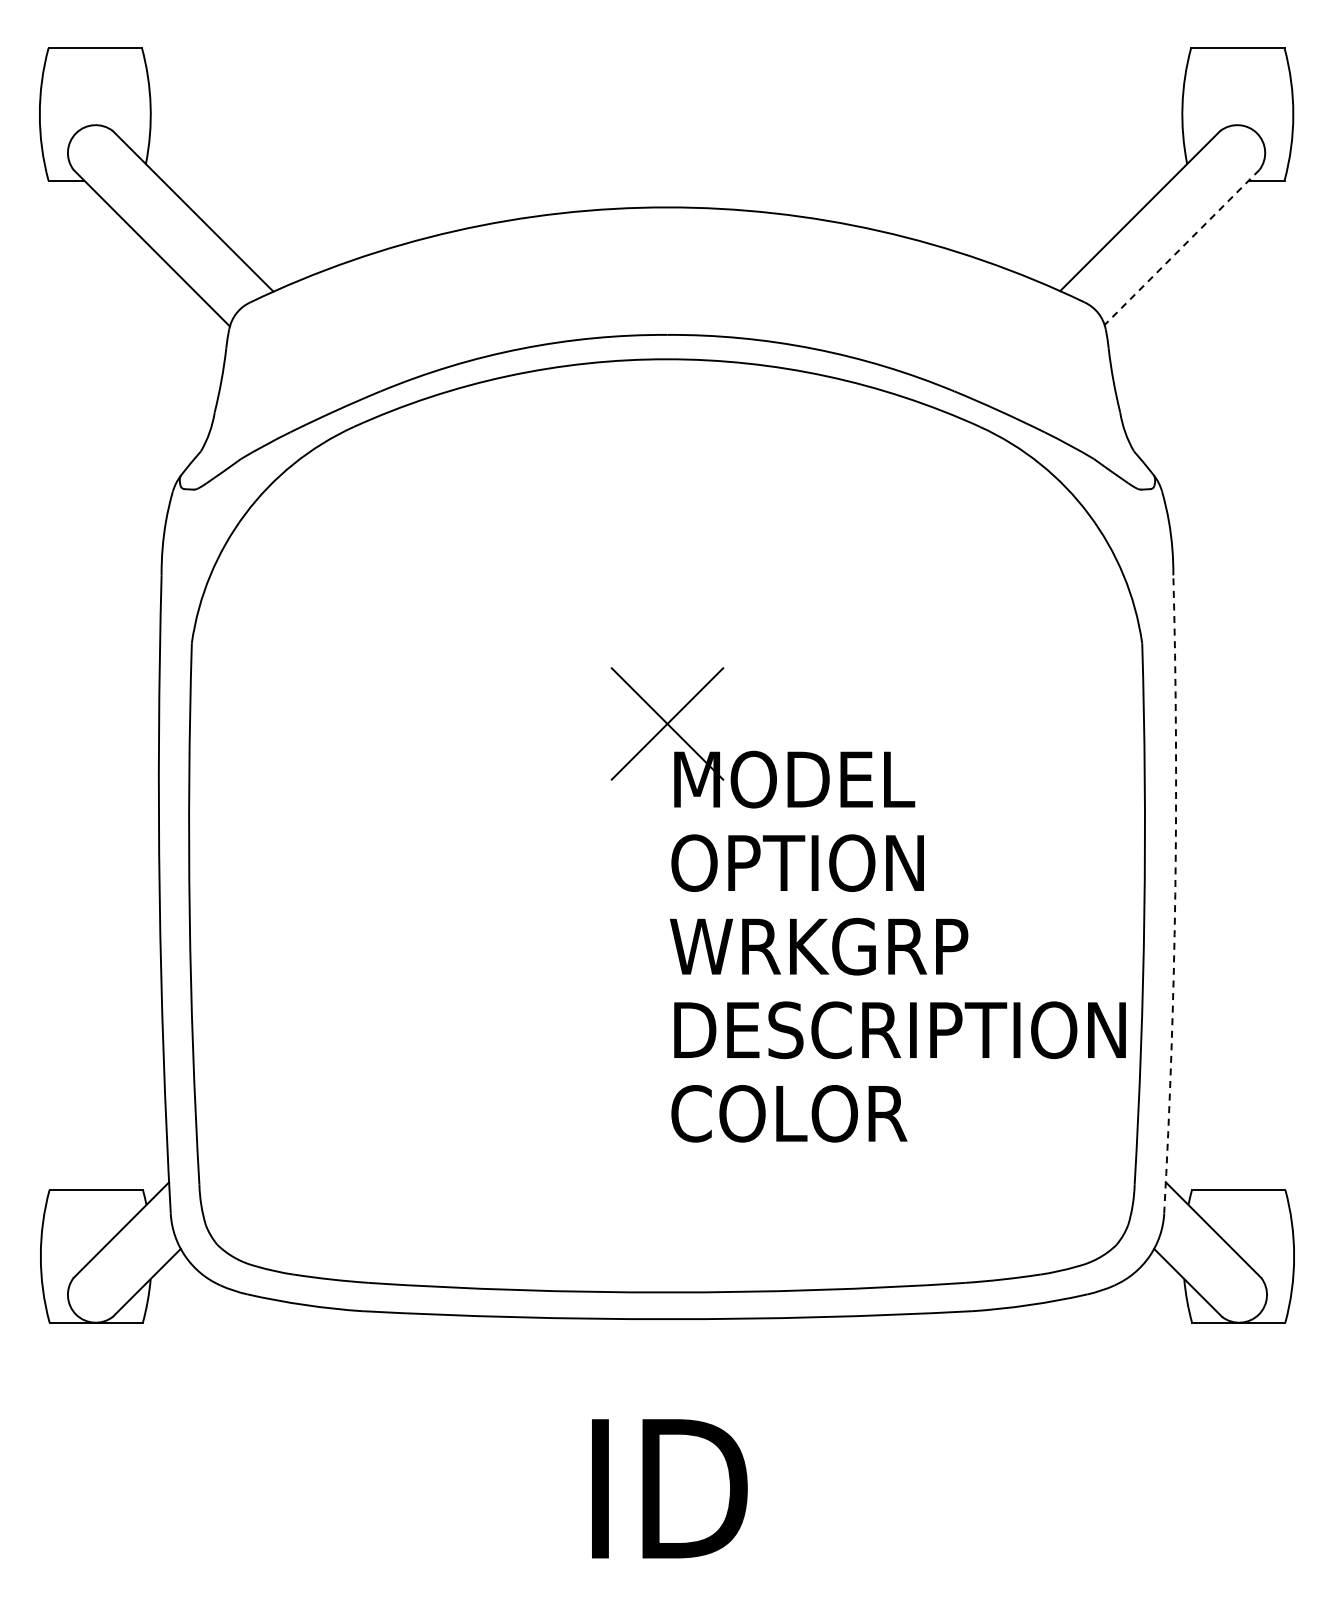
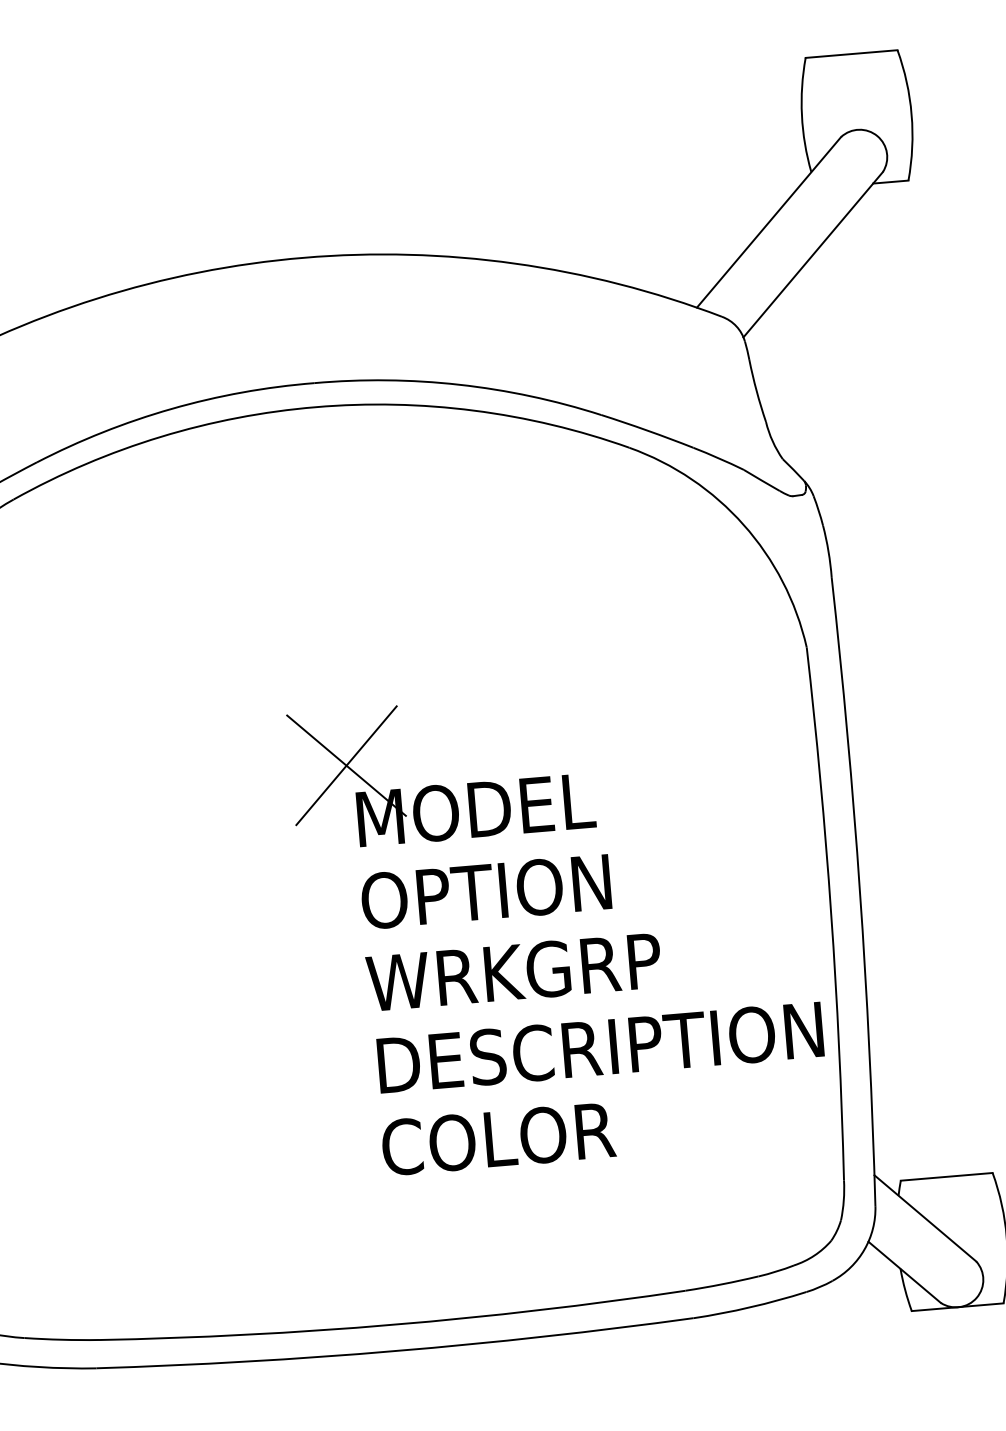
line: (1182, 247) -> (813, 254), dashed -> solid
arc: (1175, 894) -> (860, 891), dashed -> solid

